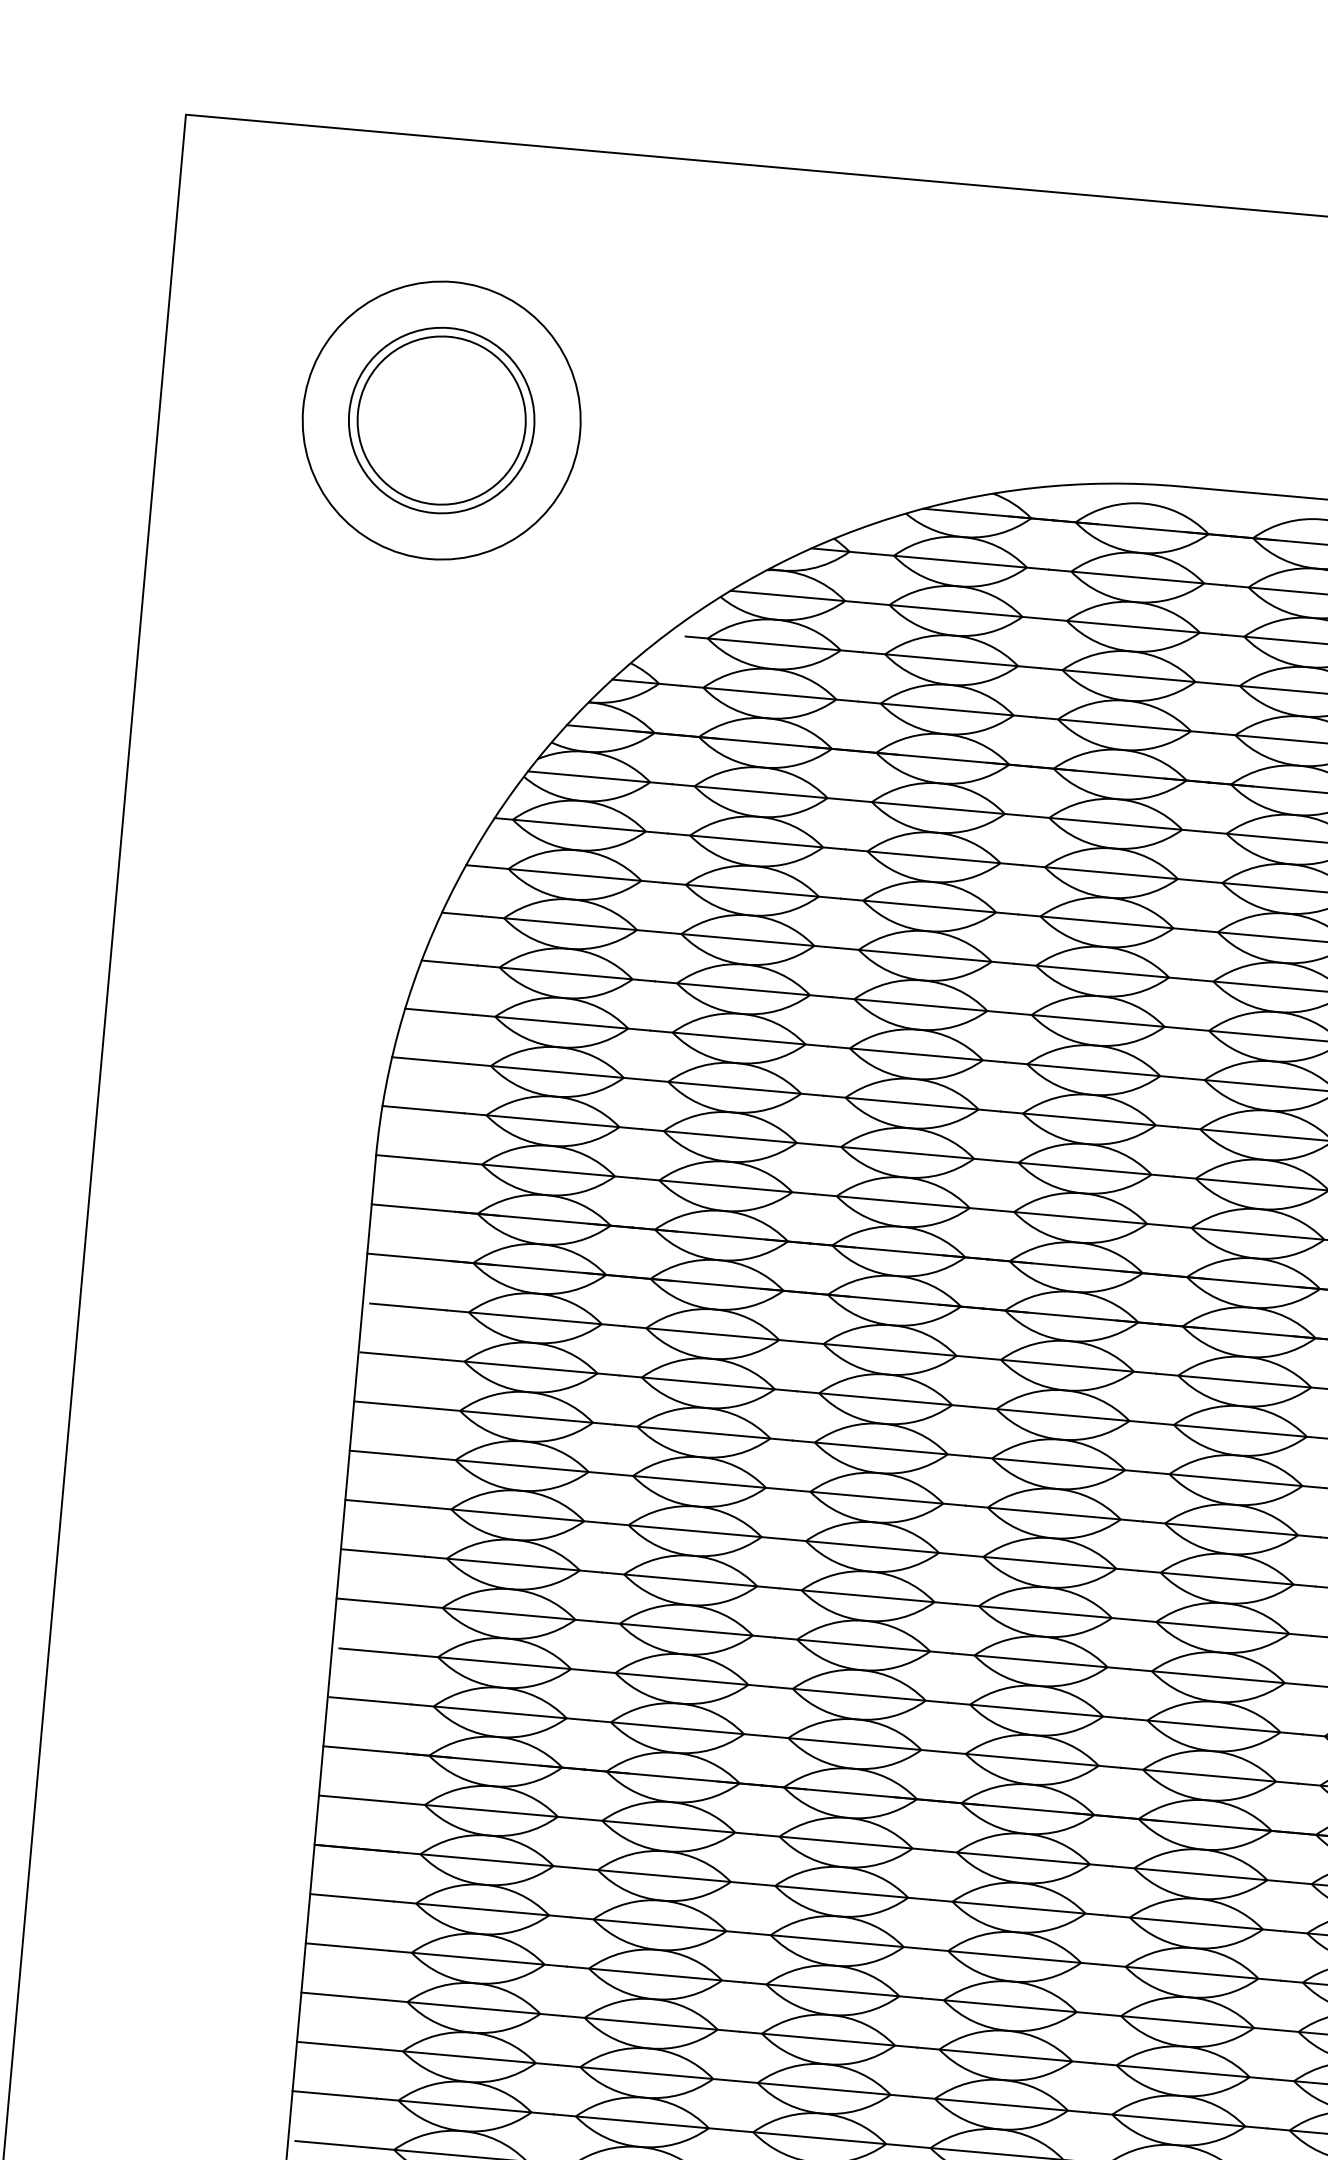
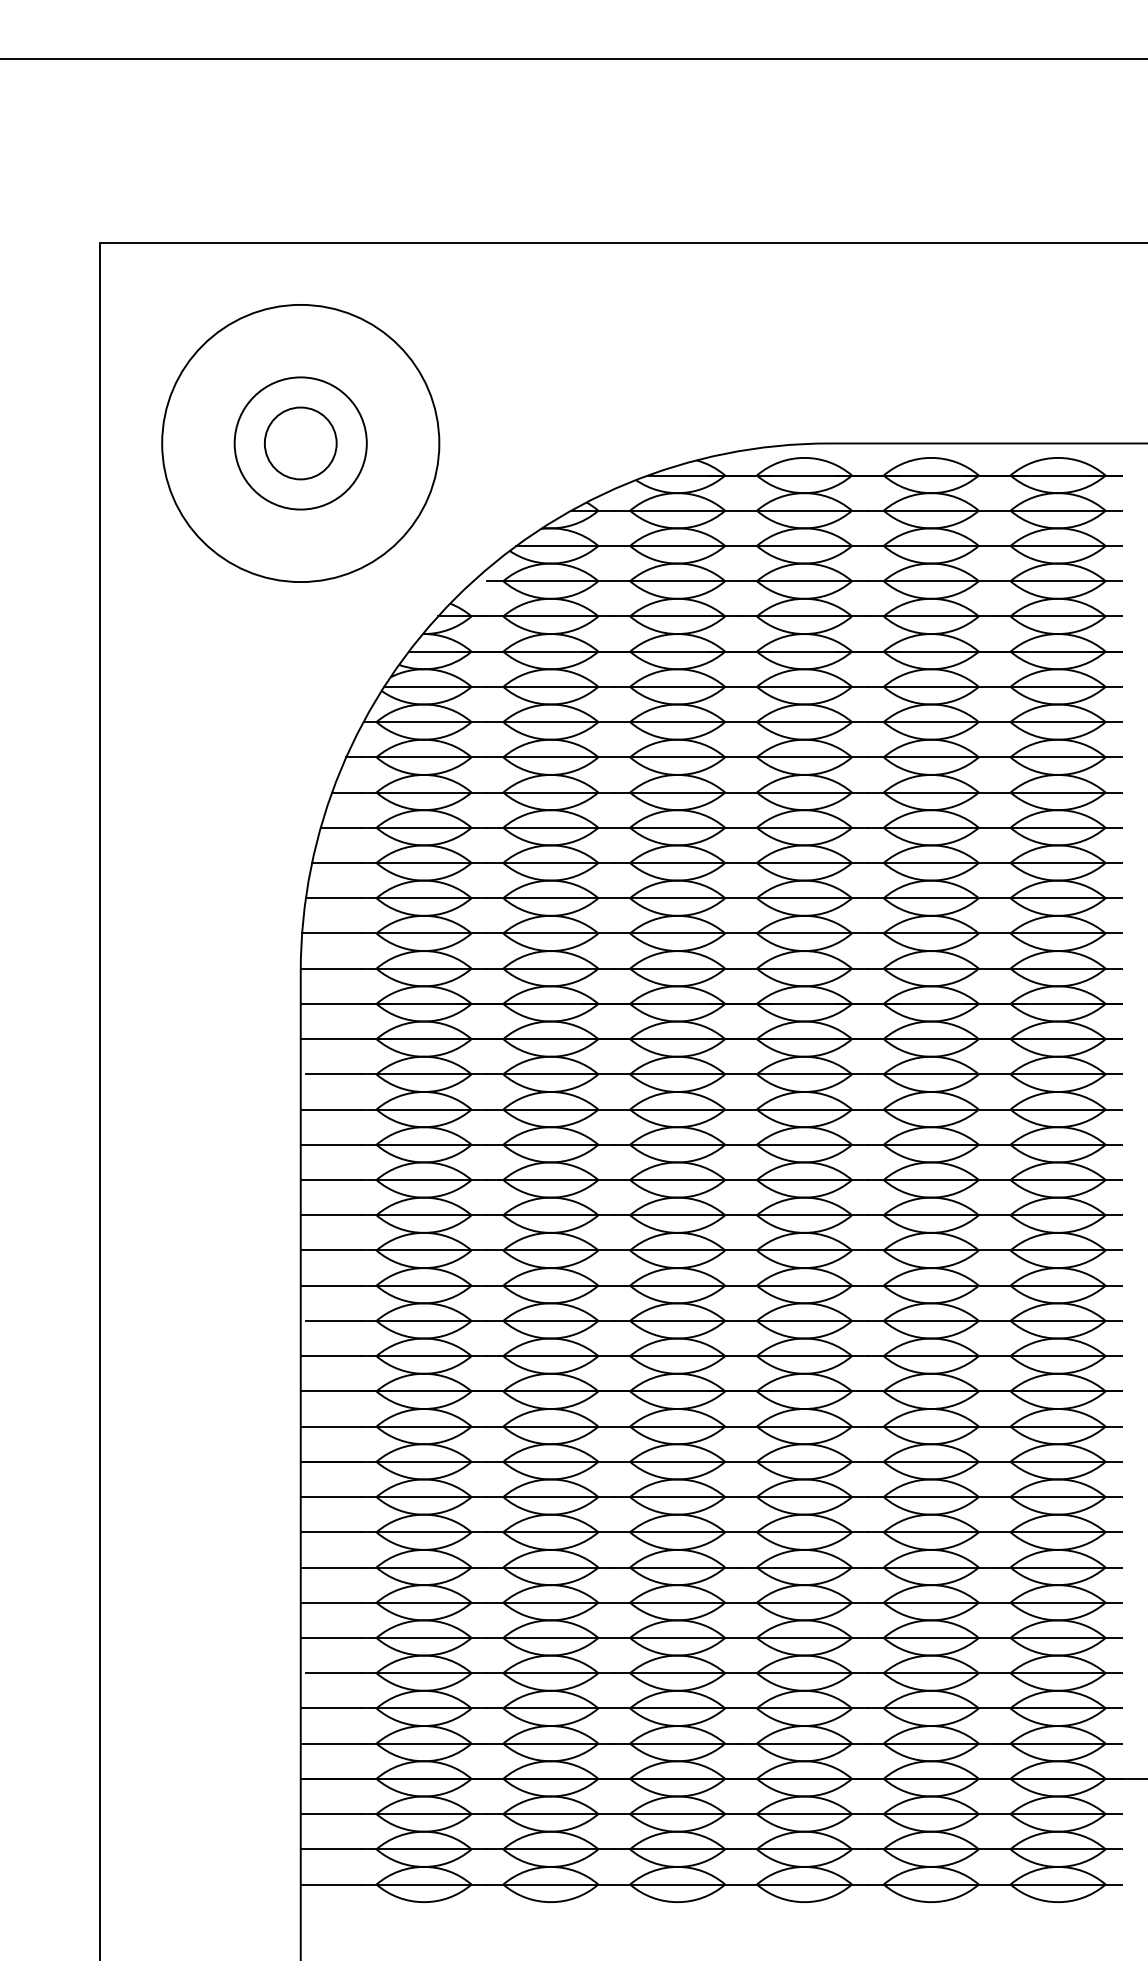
circle: (441, 420) -> (300, 443), size x0.6
circle: (441, 420) -> (300, 443), size x1.4

